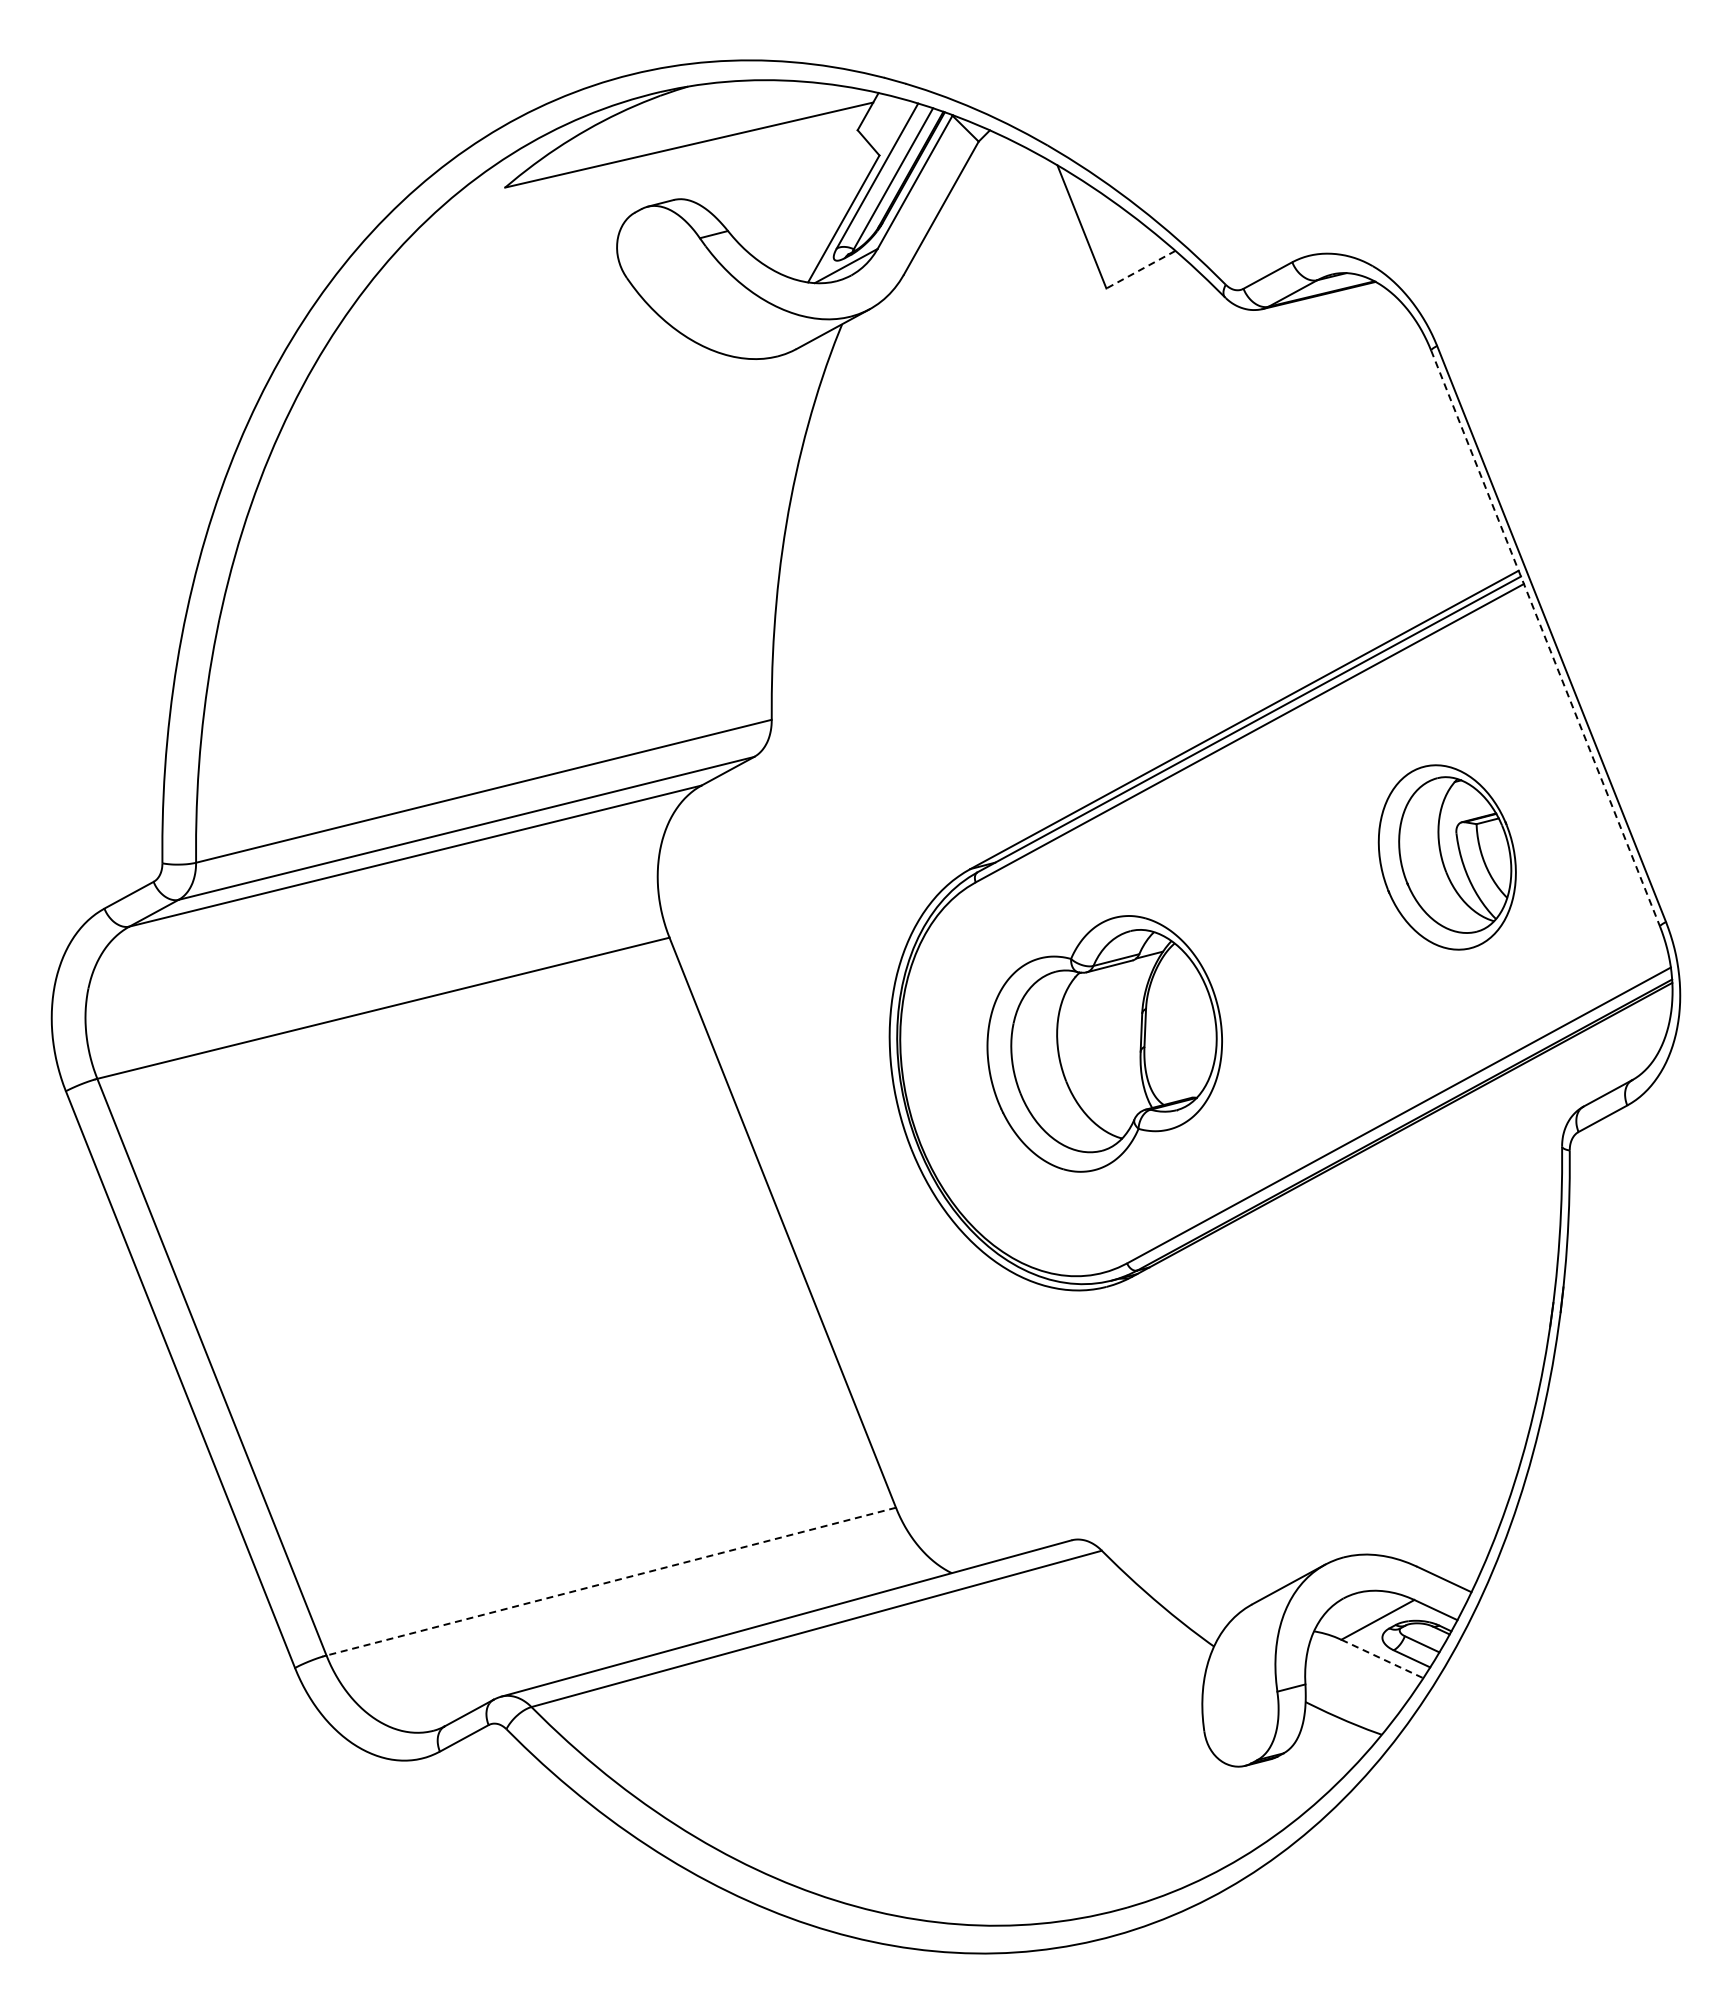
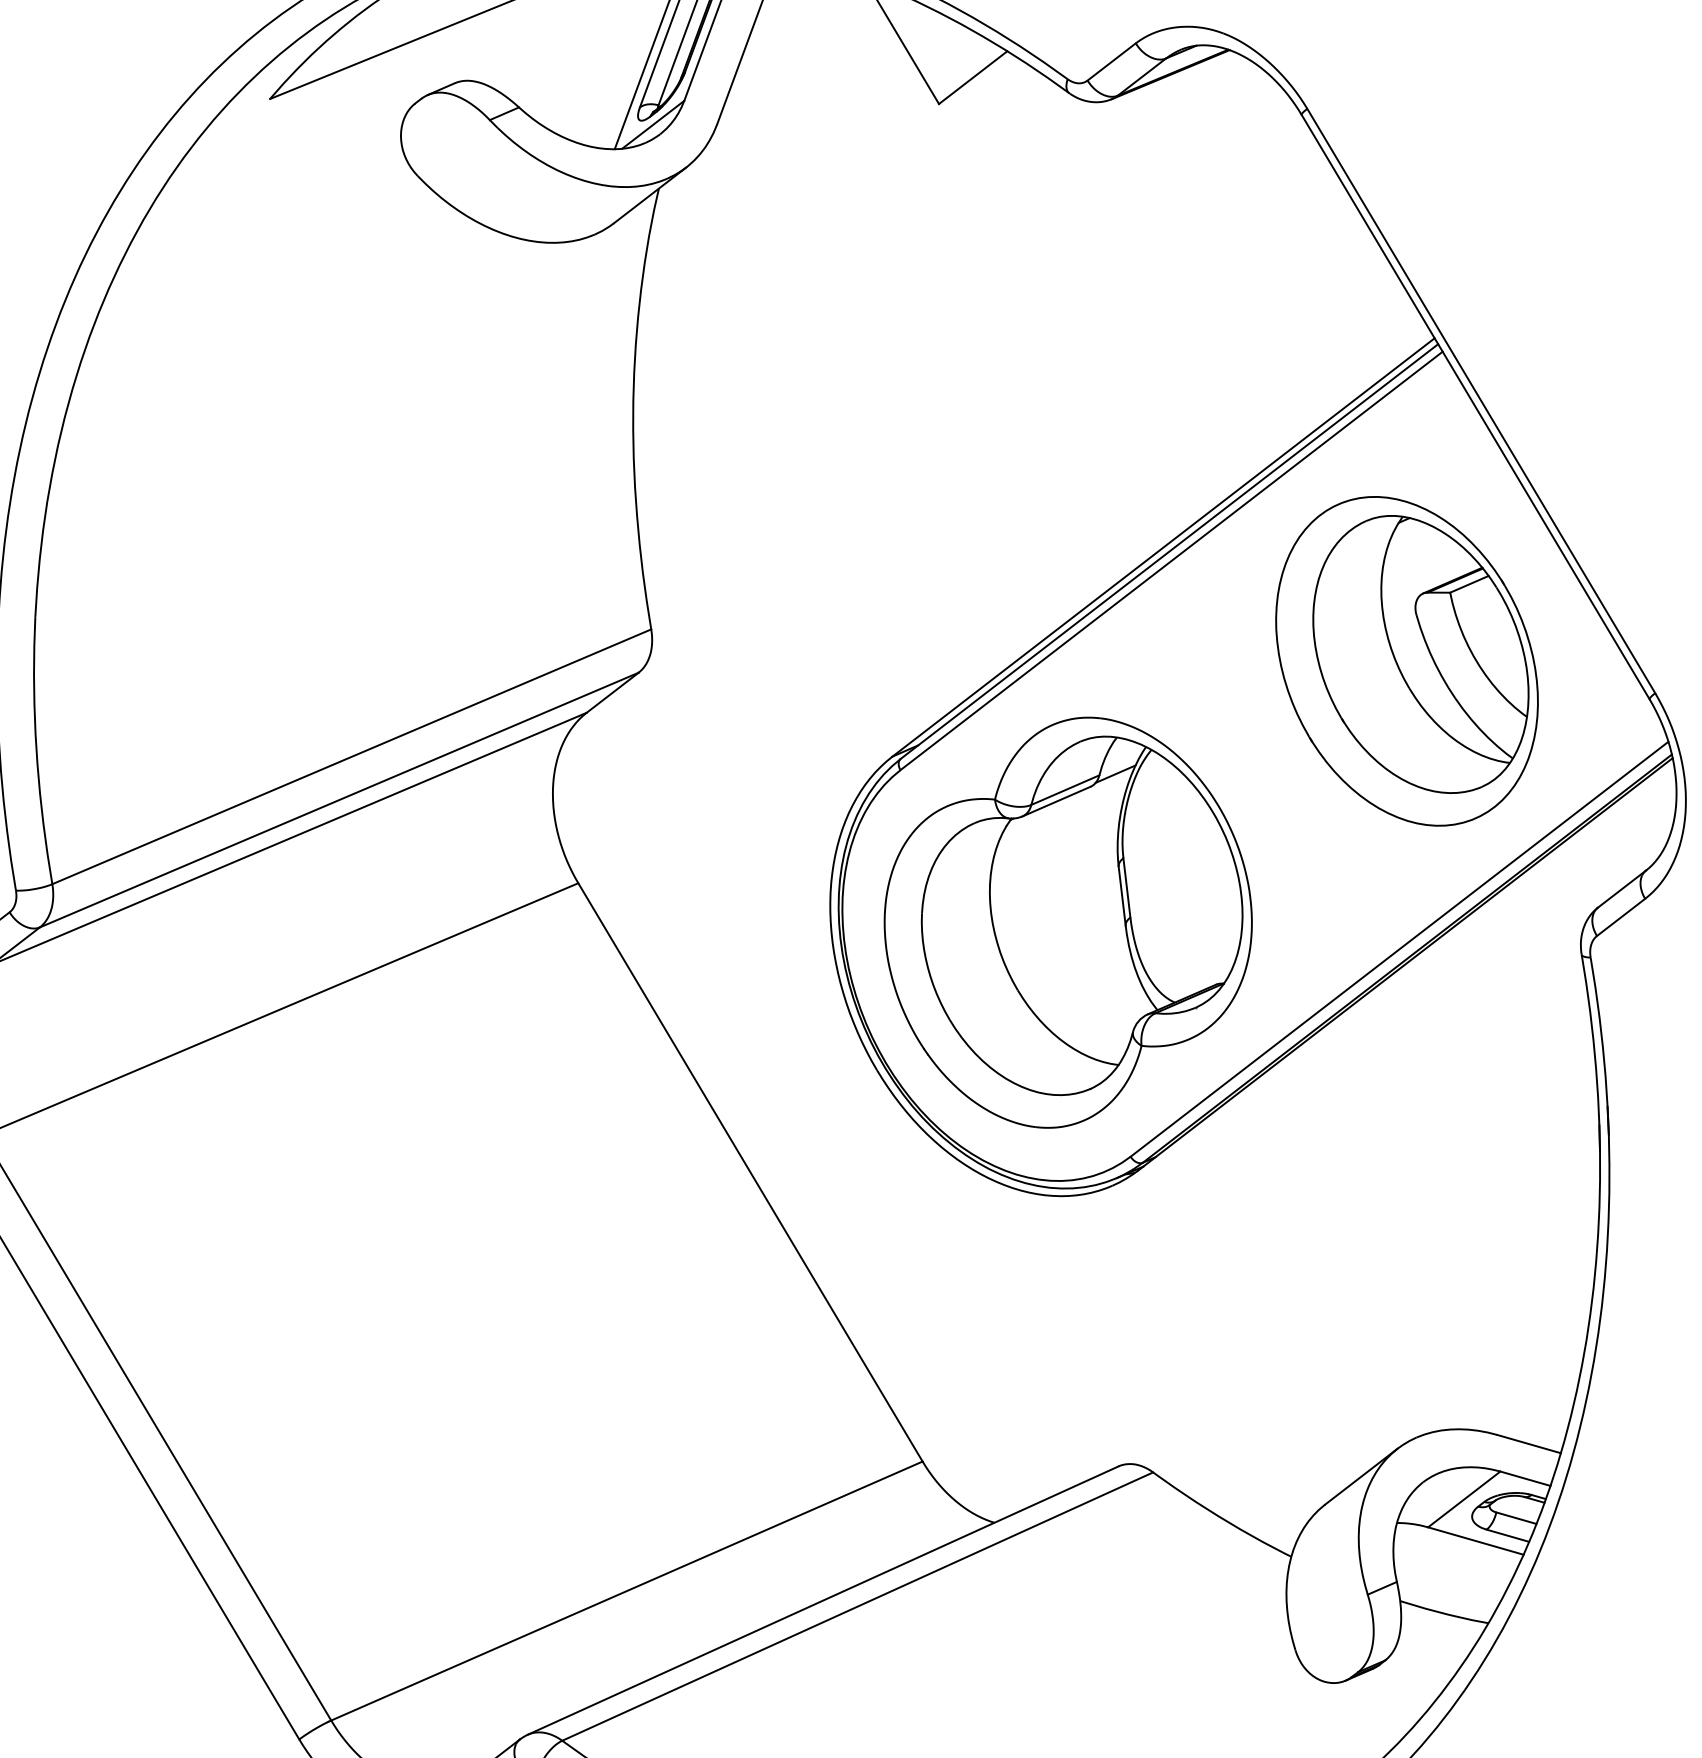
line: (1140, 269) -> (972, 77), dashed -> solid
line: (1545, 638) -> (1475, 407), dashed -> solid
part: (1447, 857) -> (1407, 661), size x1.67
part: (1104, 1043) -> (1067, 922), size x1.43
line: (610, 1581) -> (626, 1591), dashed -> solid
line: (1382, 1659) -> (1476, 1541), dashed -> solid

